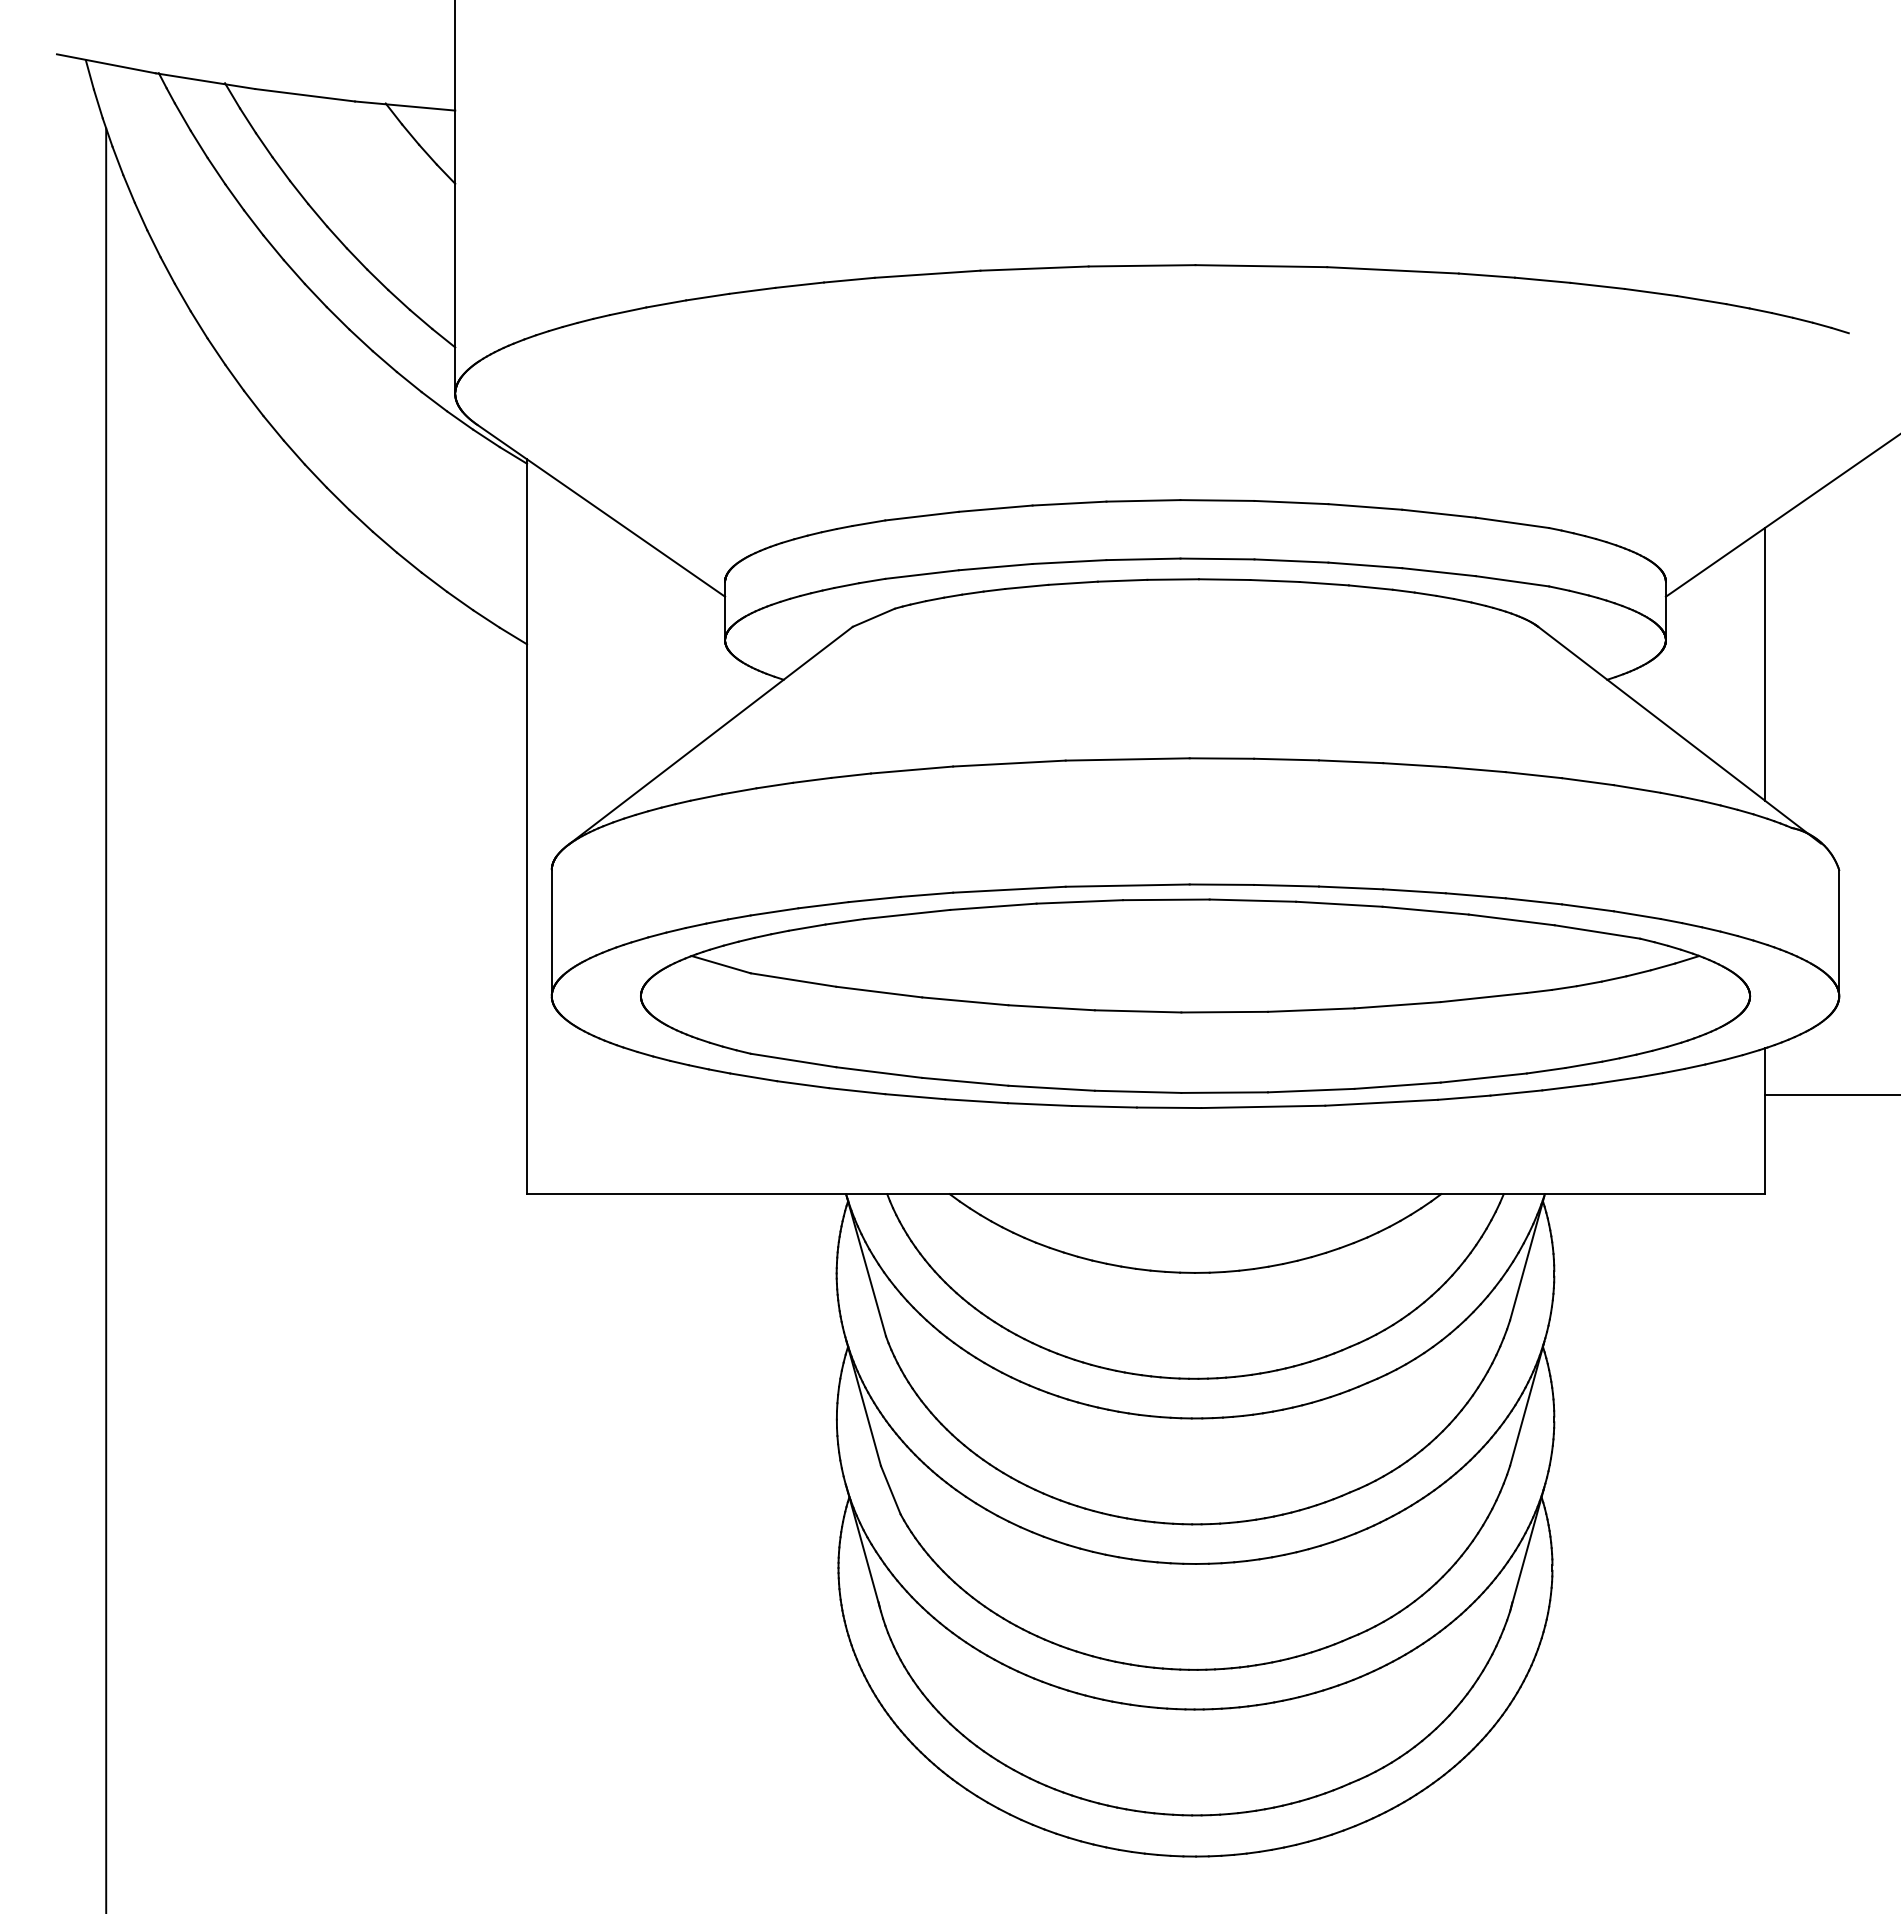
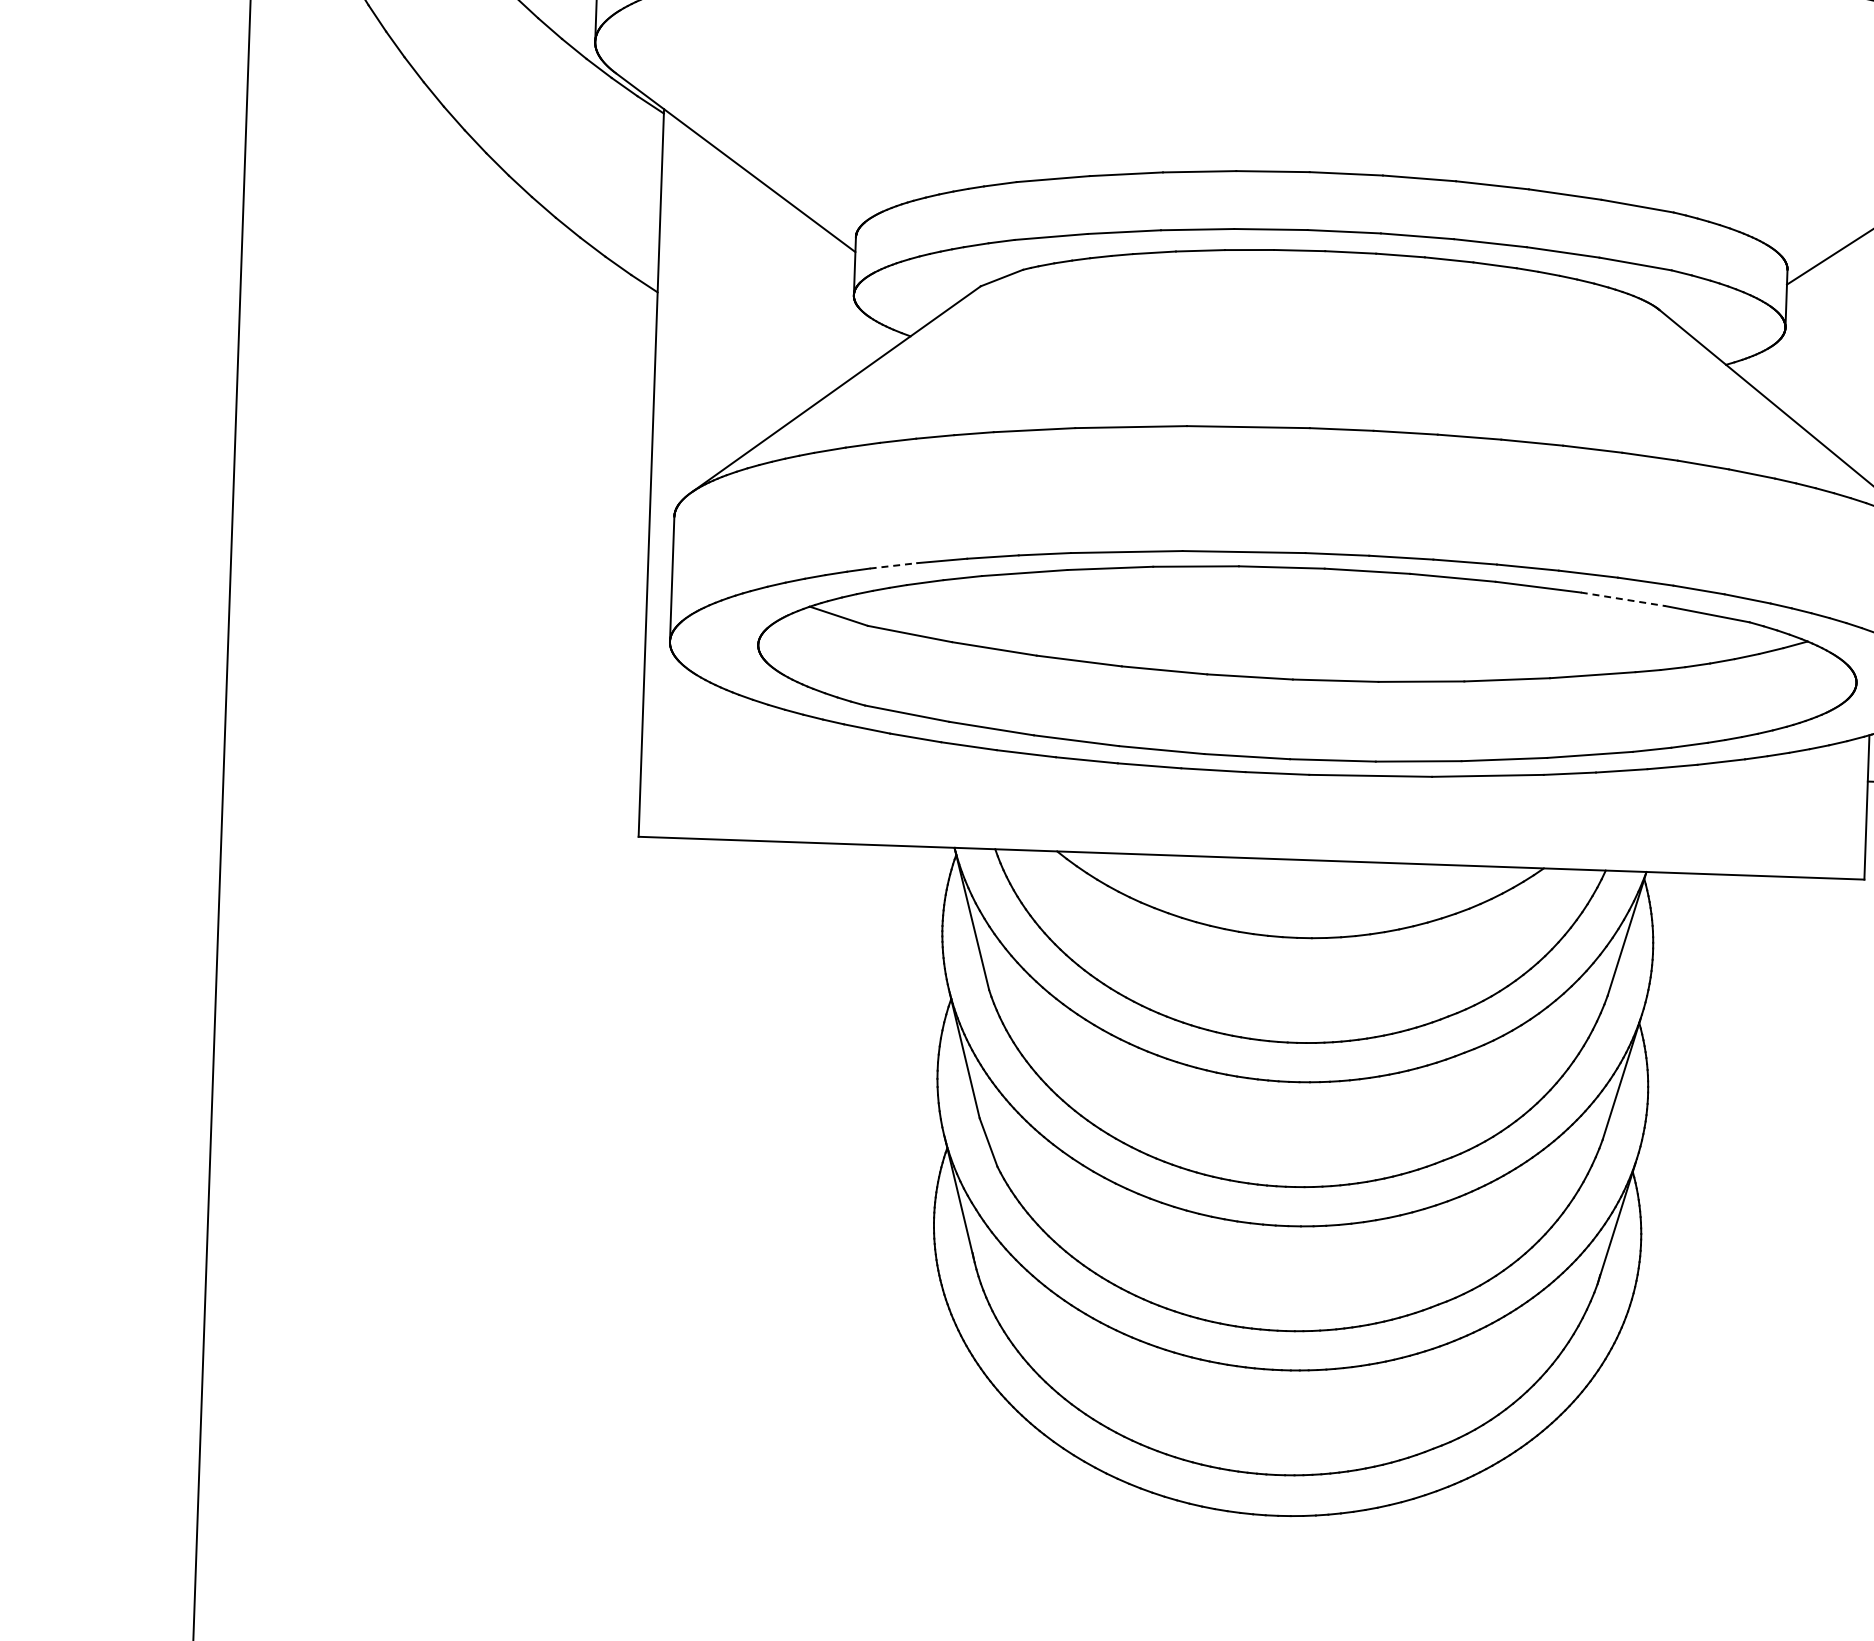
line: (775, 911) -> (894, 565), solid -> dashed
line: (1512, 920) -> (1623, 599), solid -> dashed

